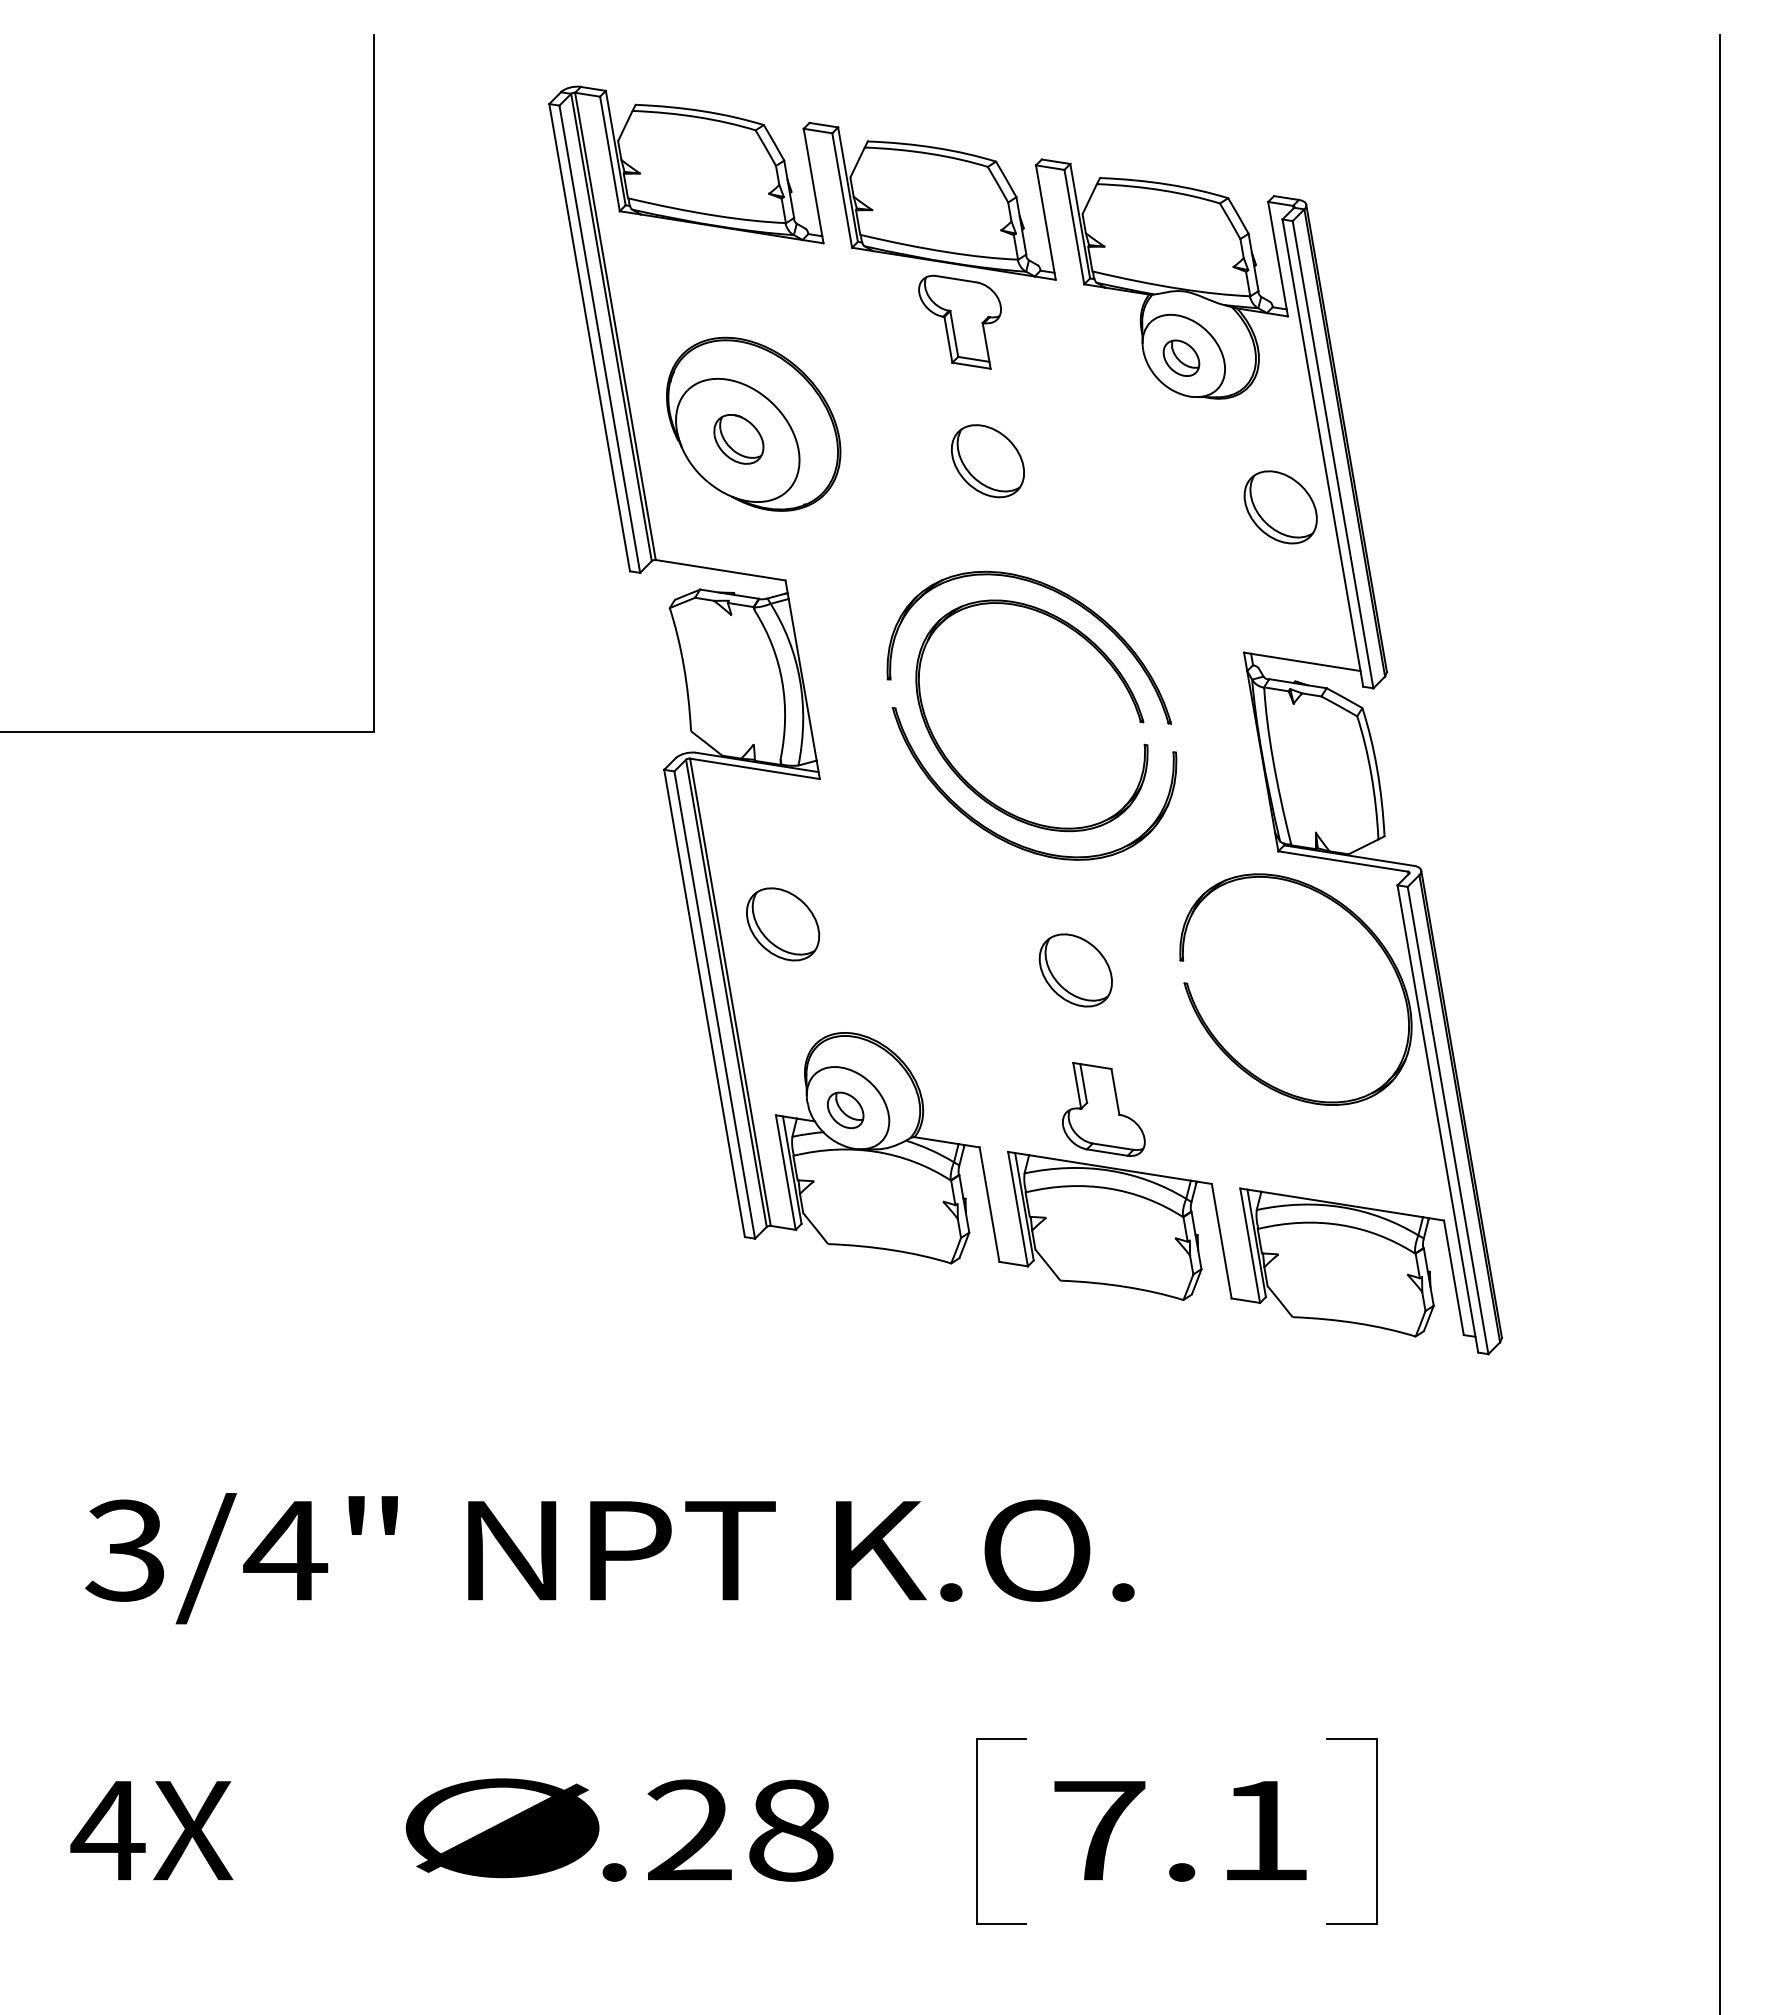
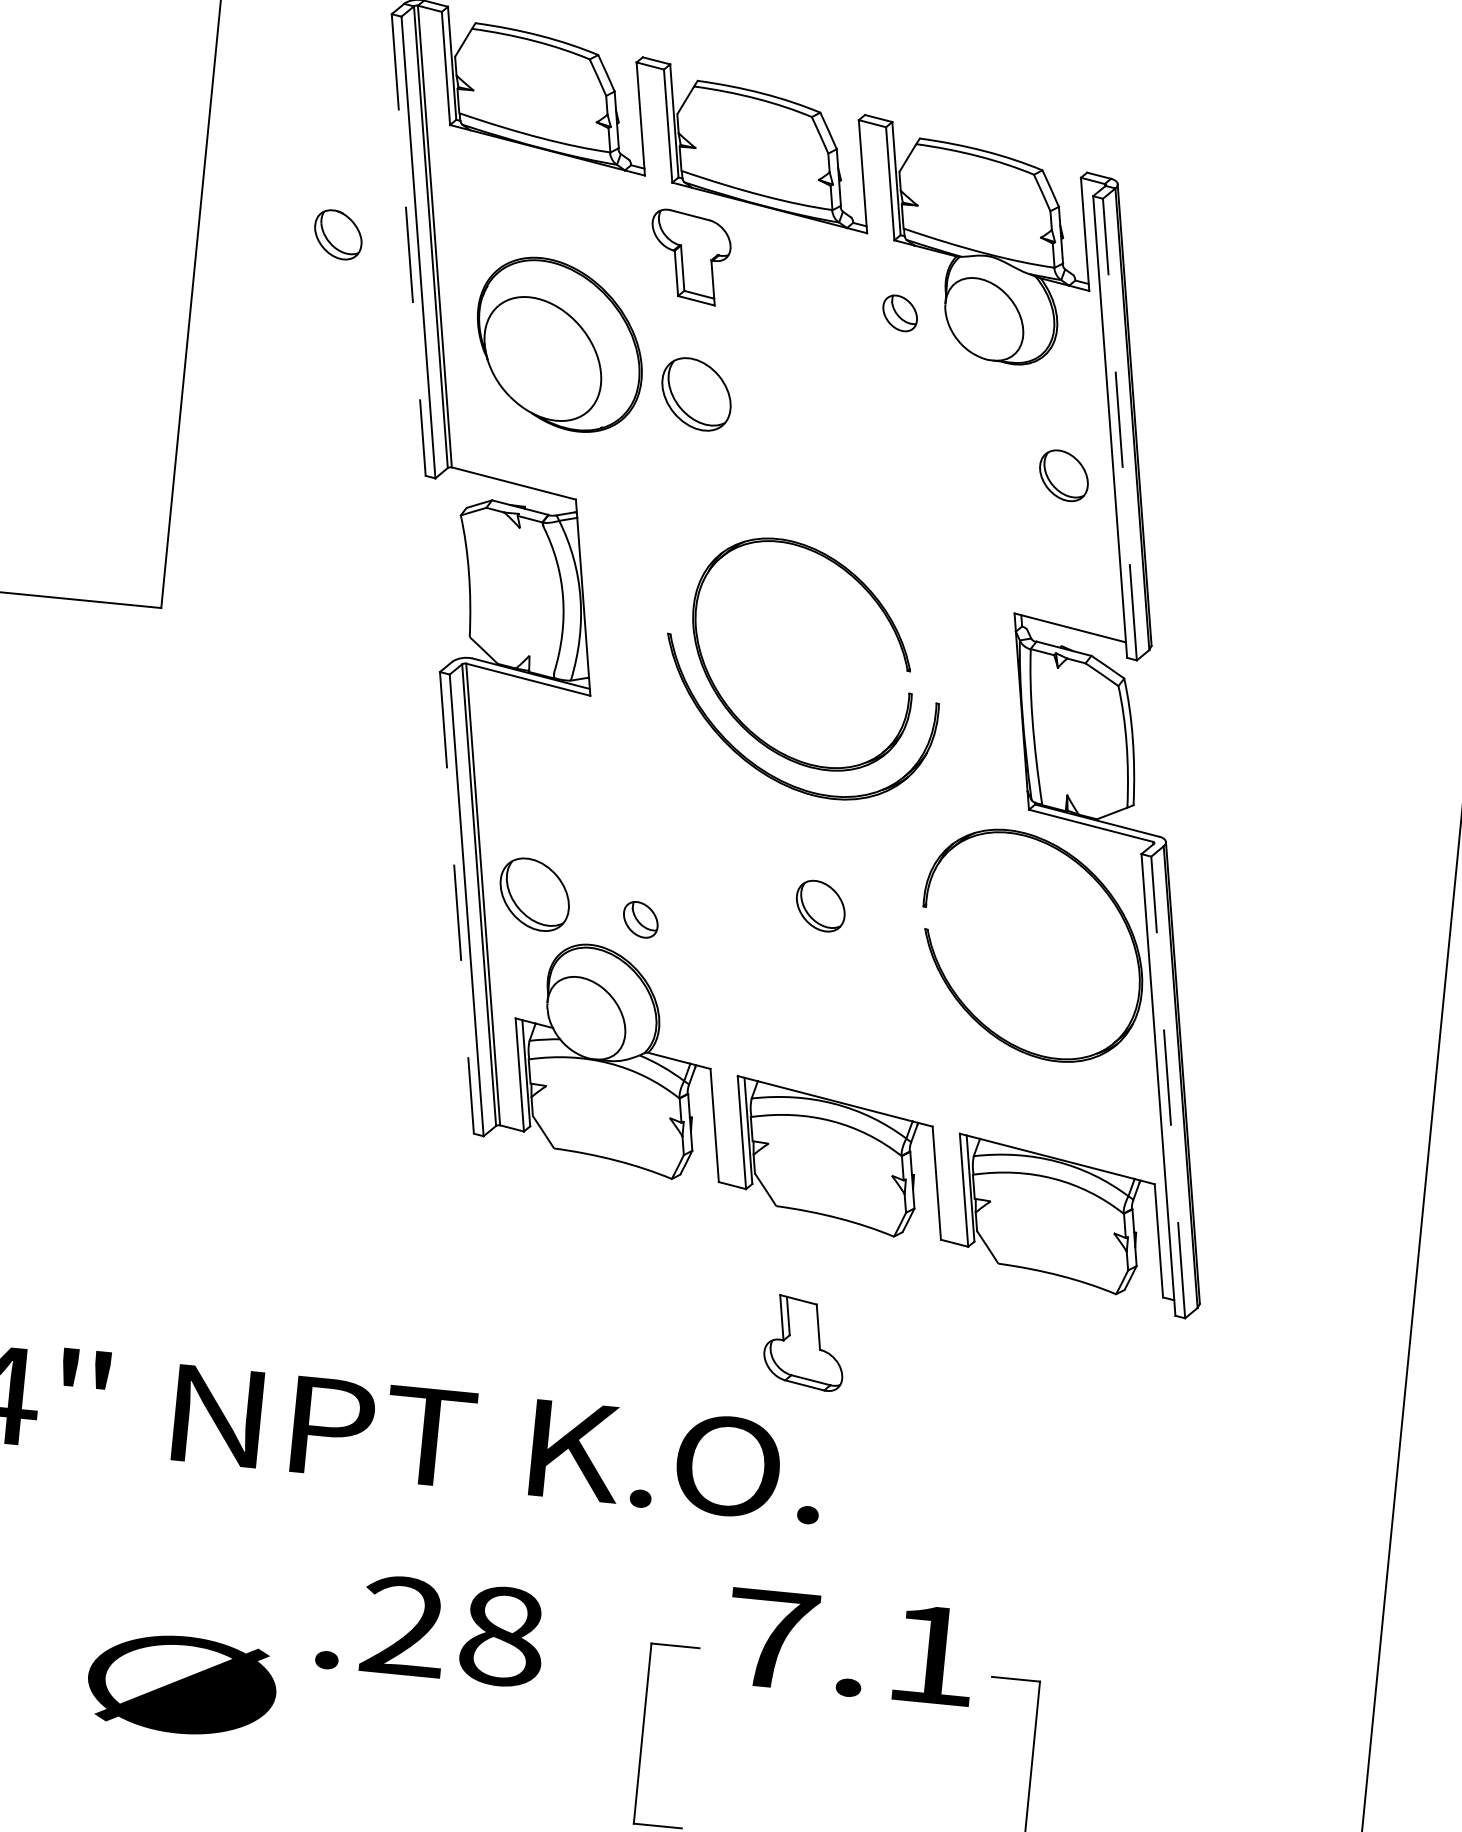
part: (959, 321) -> (688, 256), moved
line: (589, 338) -> (408, 245), solid -> dashed
part: (1181, 357) -> (900, 312), moved
part: (738, 439) -> (337, 234), moved
line: (1332, 454) -> (1119, 429), solid -> dashed
part: (987, 461) -> (696, 394), moved
part: (1280, 507) -> (1063, 475), size x0.7
part: (1057, 593) -> (838, 538), removed
part: (783, 924) -> (535, 894), moved
part: (1075, 970) -> (820, 906), size x0.7
line: (704, 1003) -> (456, 902), solid -> dashed
part: (1103, 1109) -> (805, 1343), moved
part: (845, 1110) -> (640, 919), moved
line: (1447, 1120) -> (1167, 1087), solid -> dashed
text: (717, 1830) -> (430, 1629), moved
text: (1180, 1831) -> (850, 1647), moved

